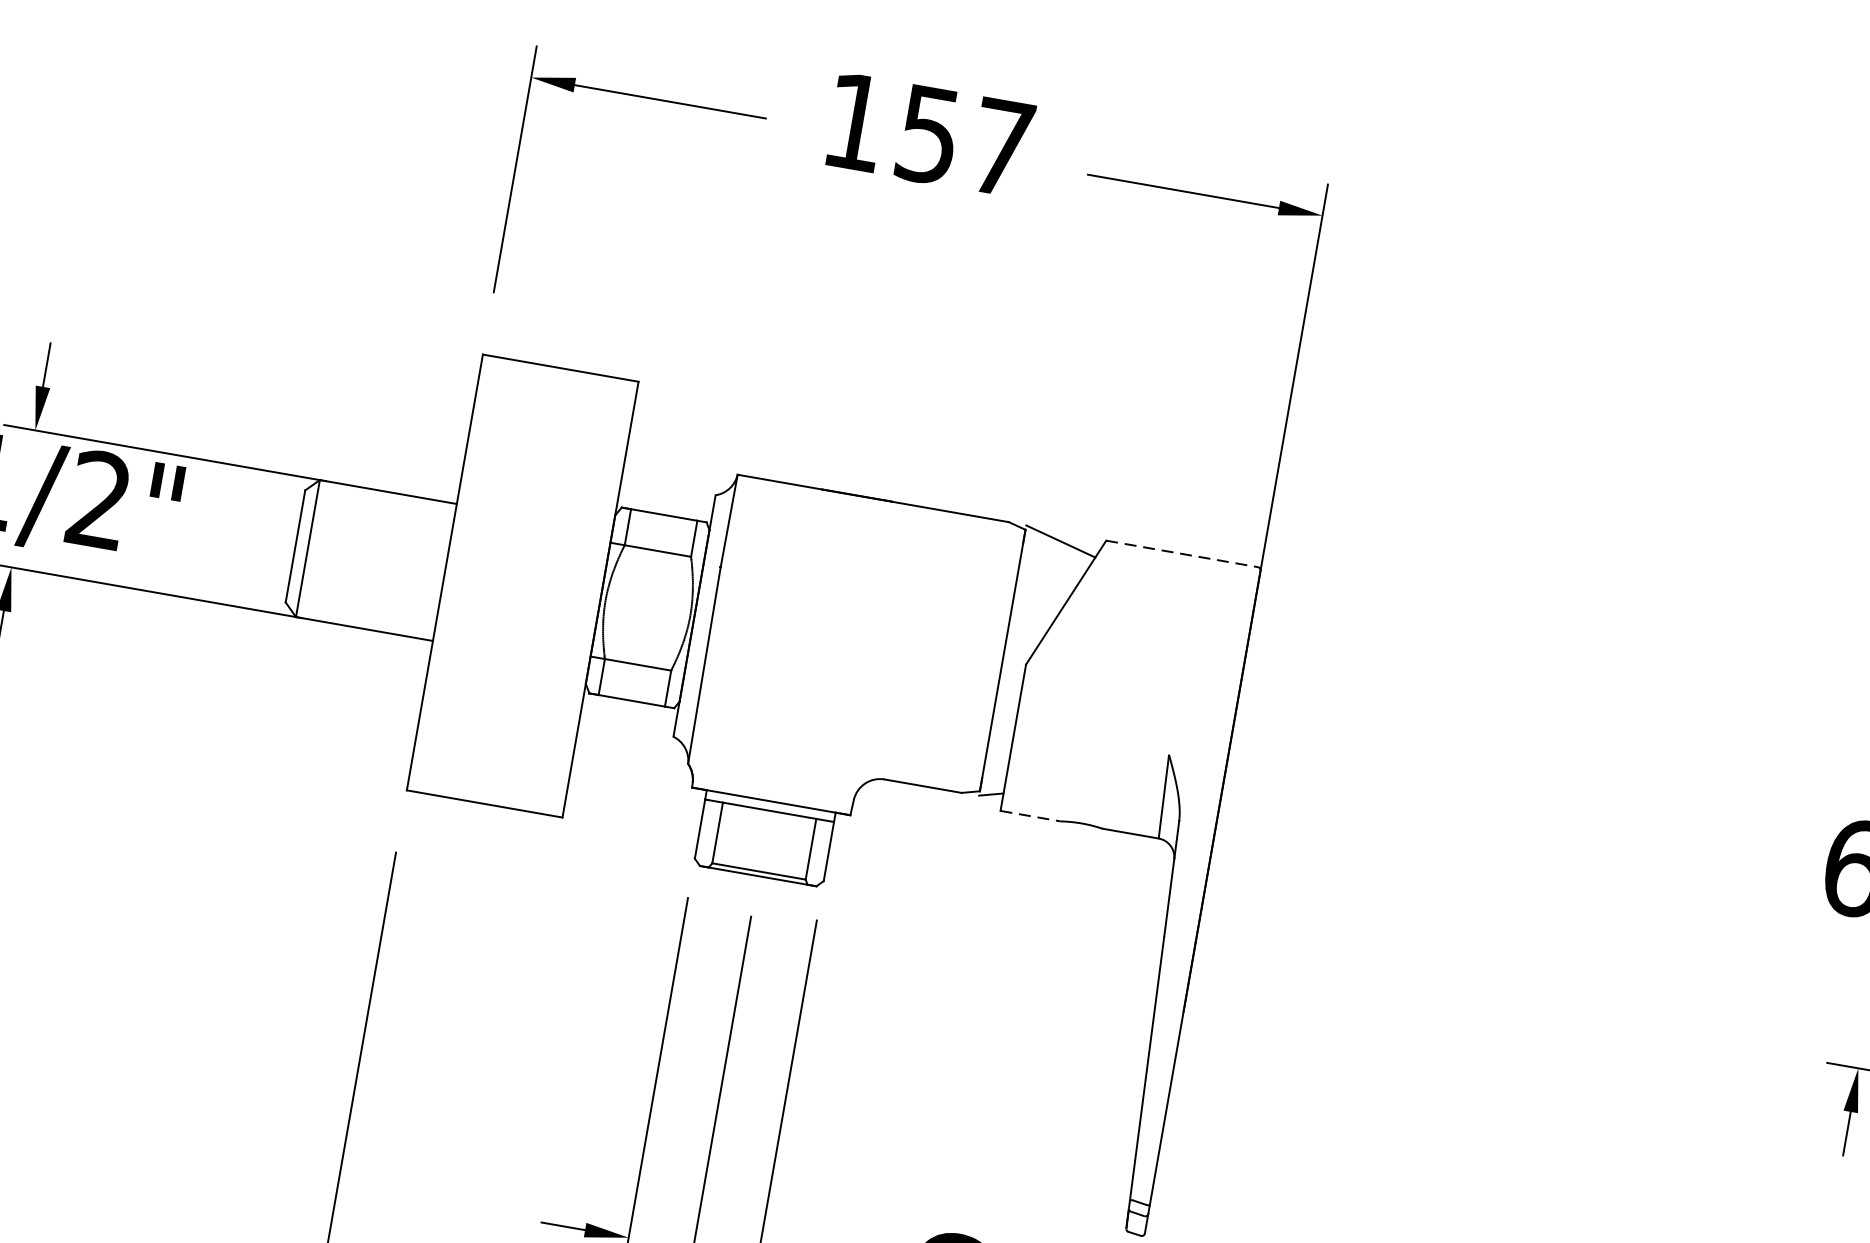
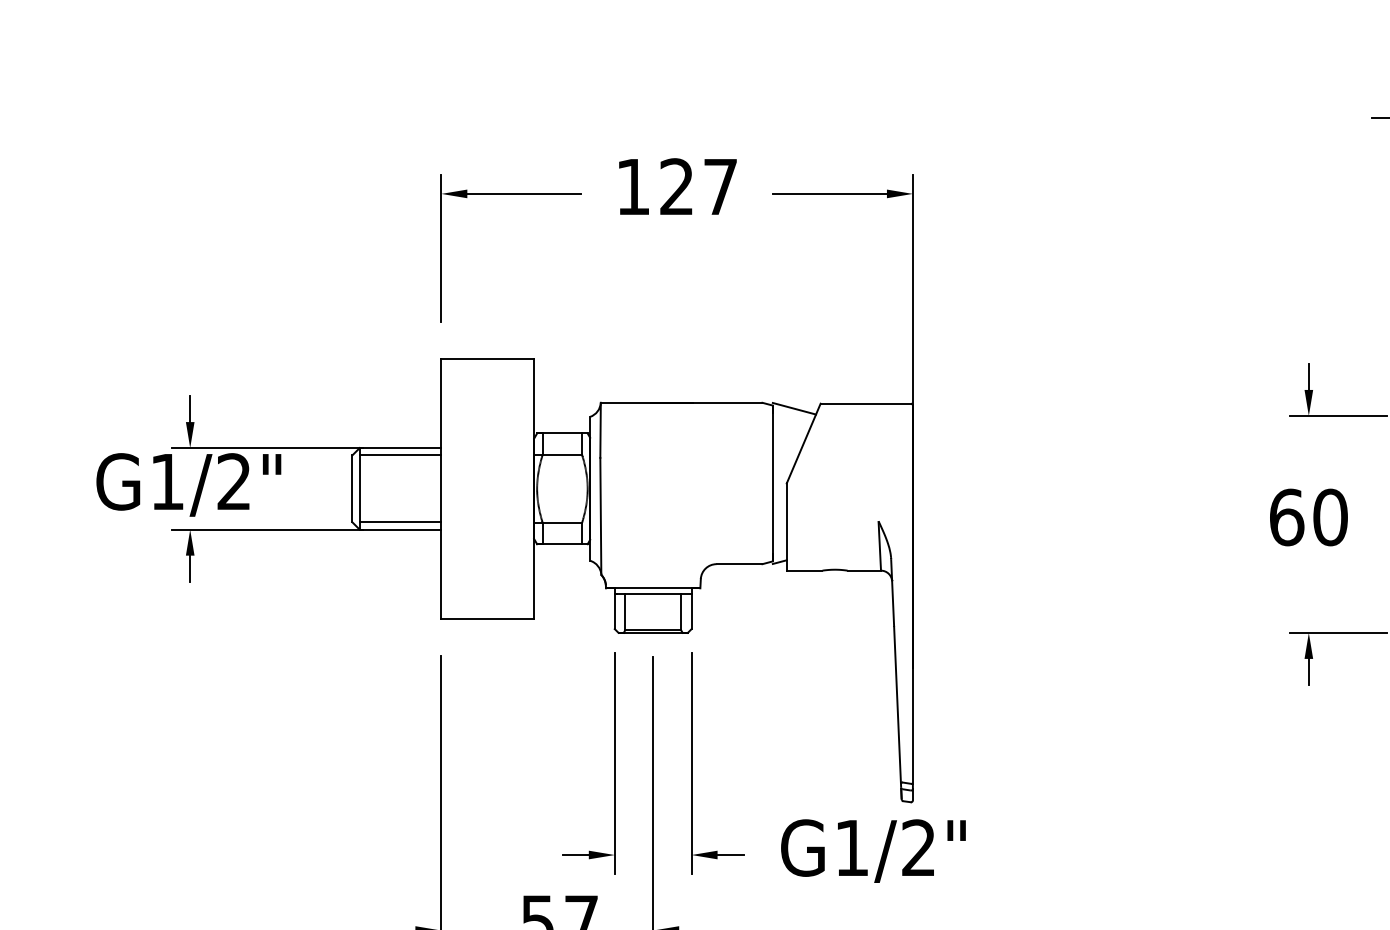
text: (928, 133) -> (676, 186), 157 -> 127
line: (386, 504) -> (400, 455), added
line: (1183, 553) -> (866, 403), dashed -> solid
line: (366, 616) -> (400, 522), added
line: (1030, 815) -> (804, 570), dashed -> solid

